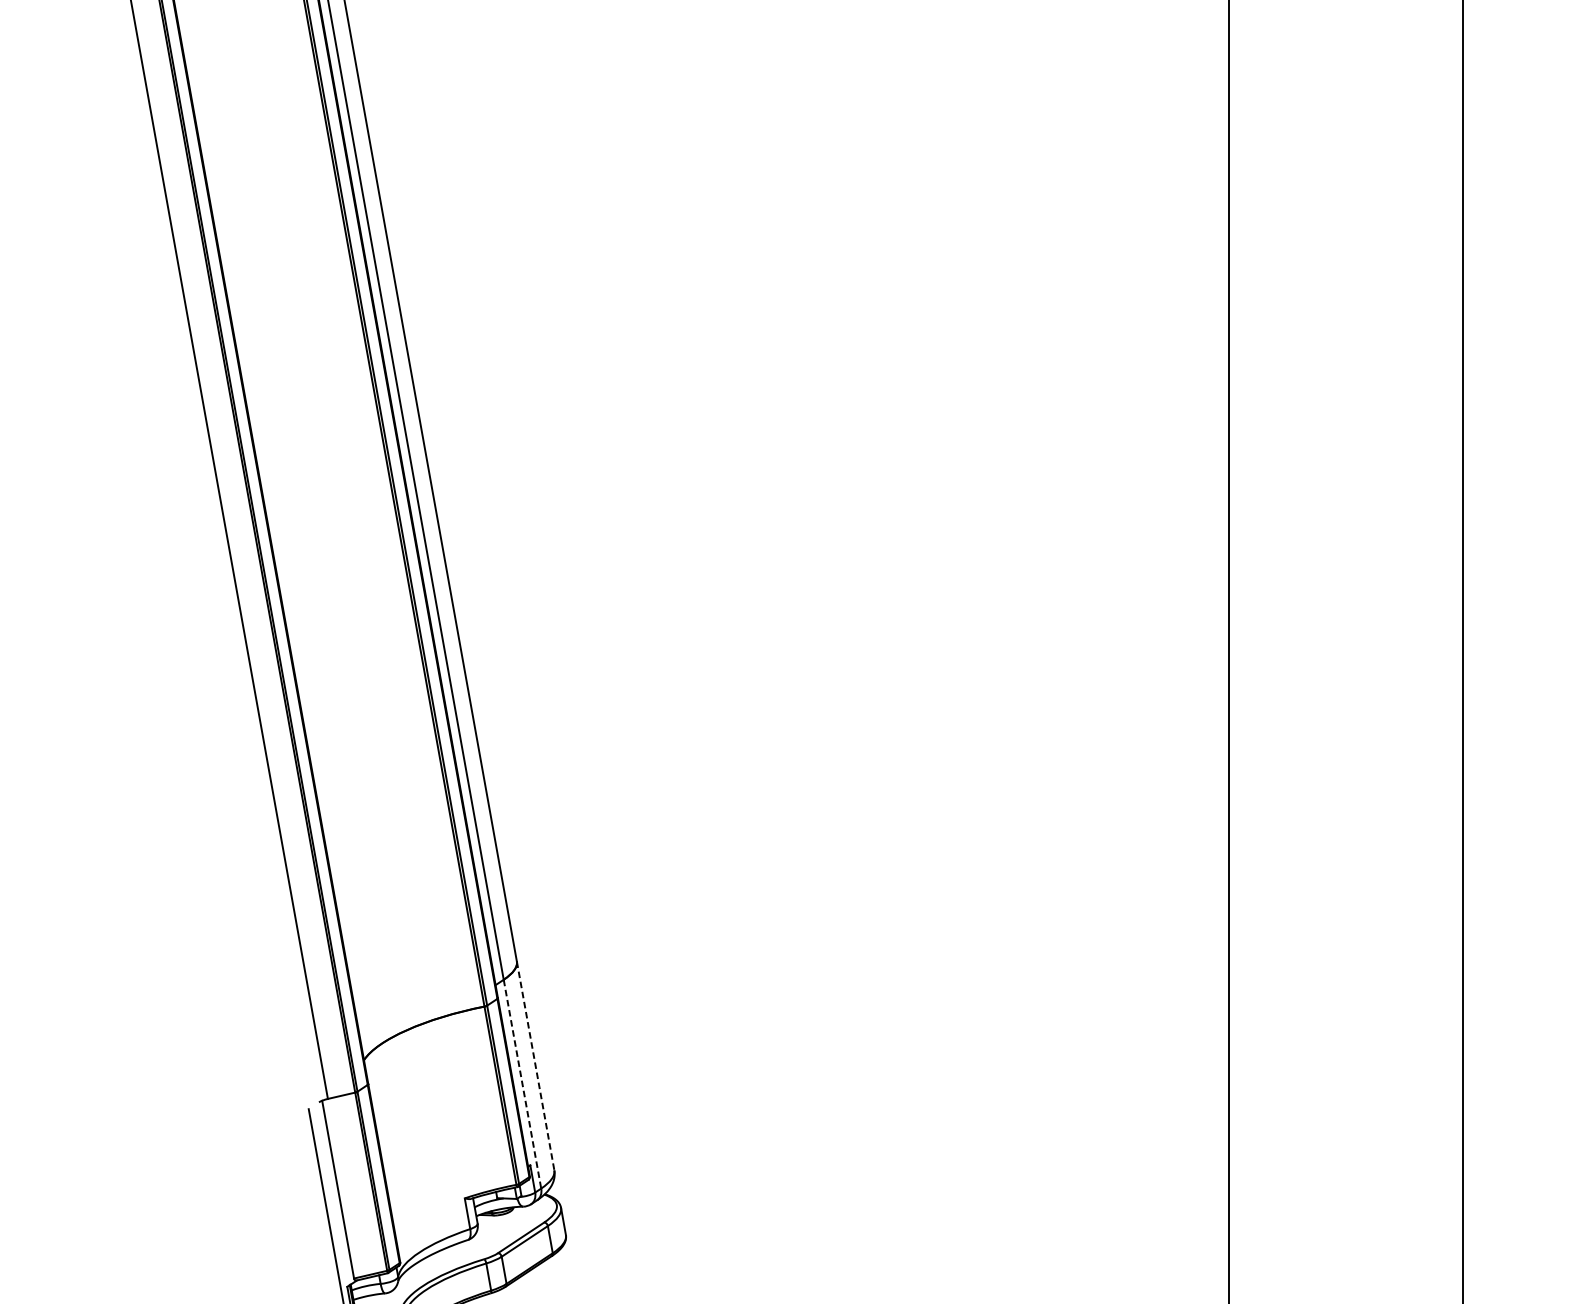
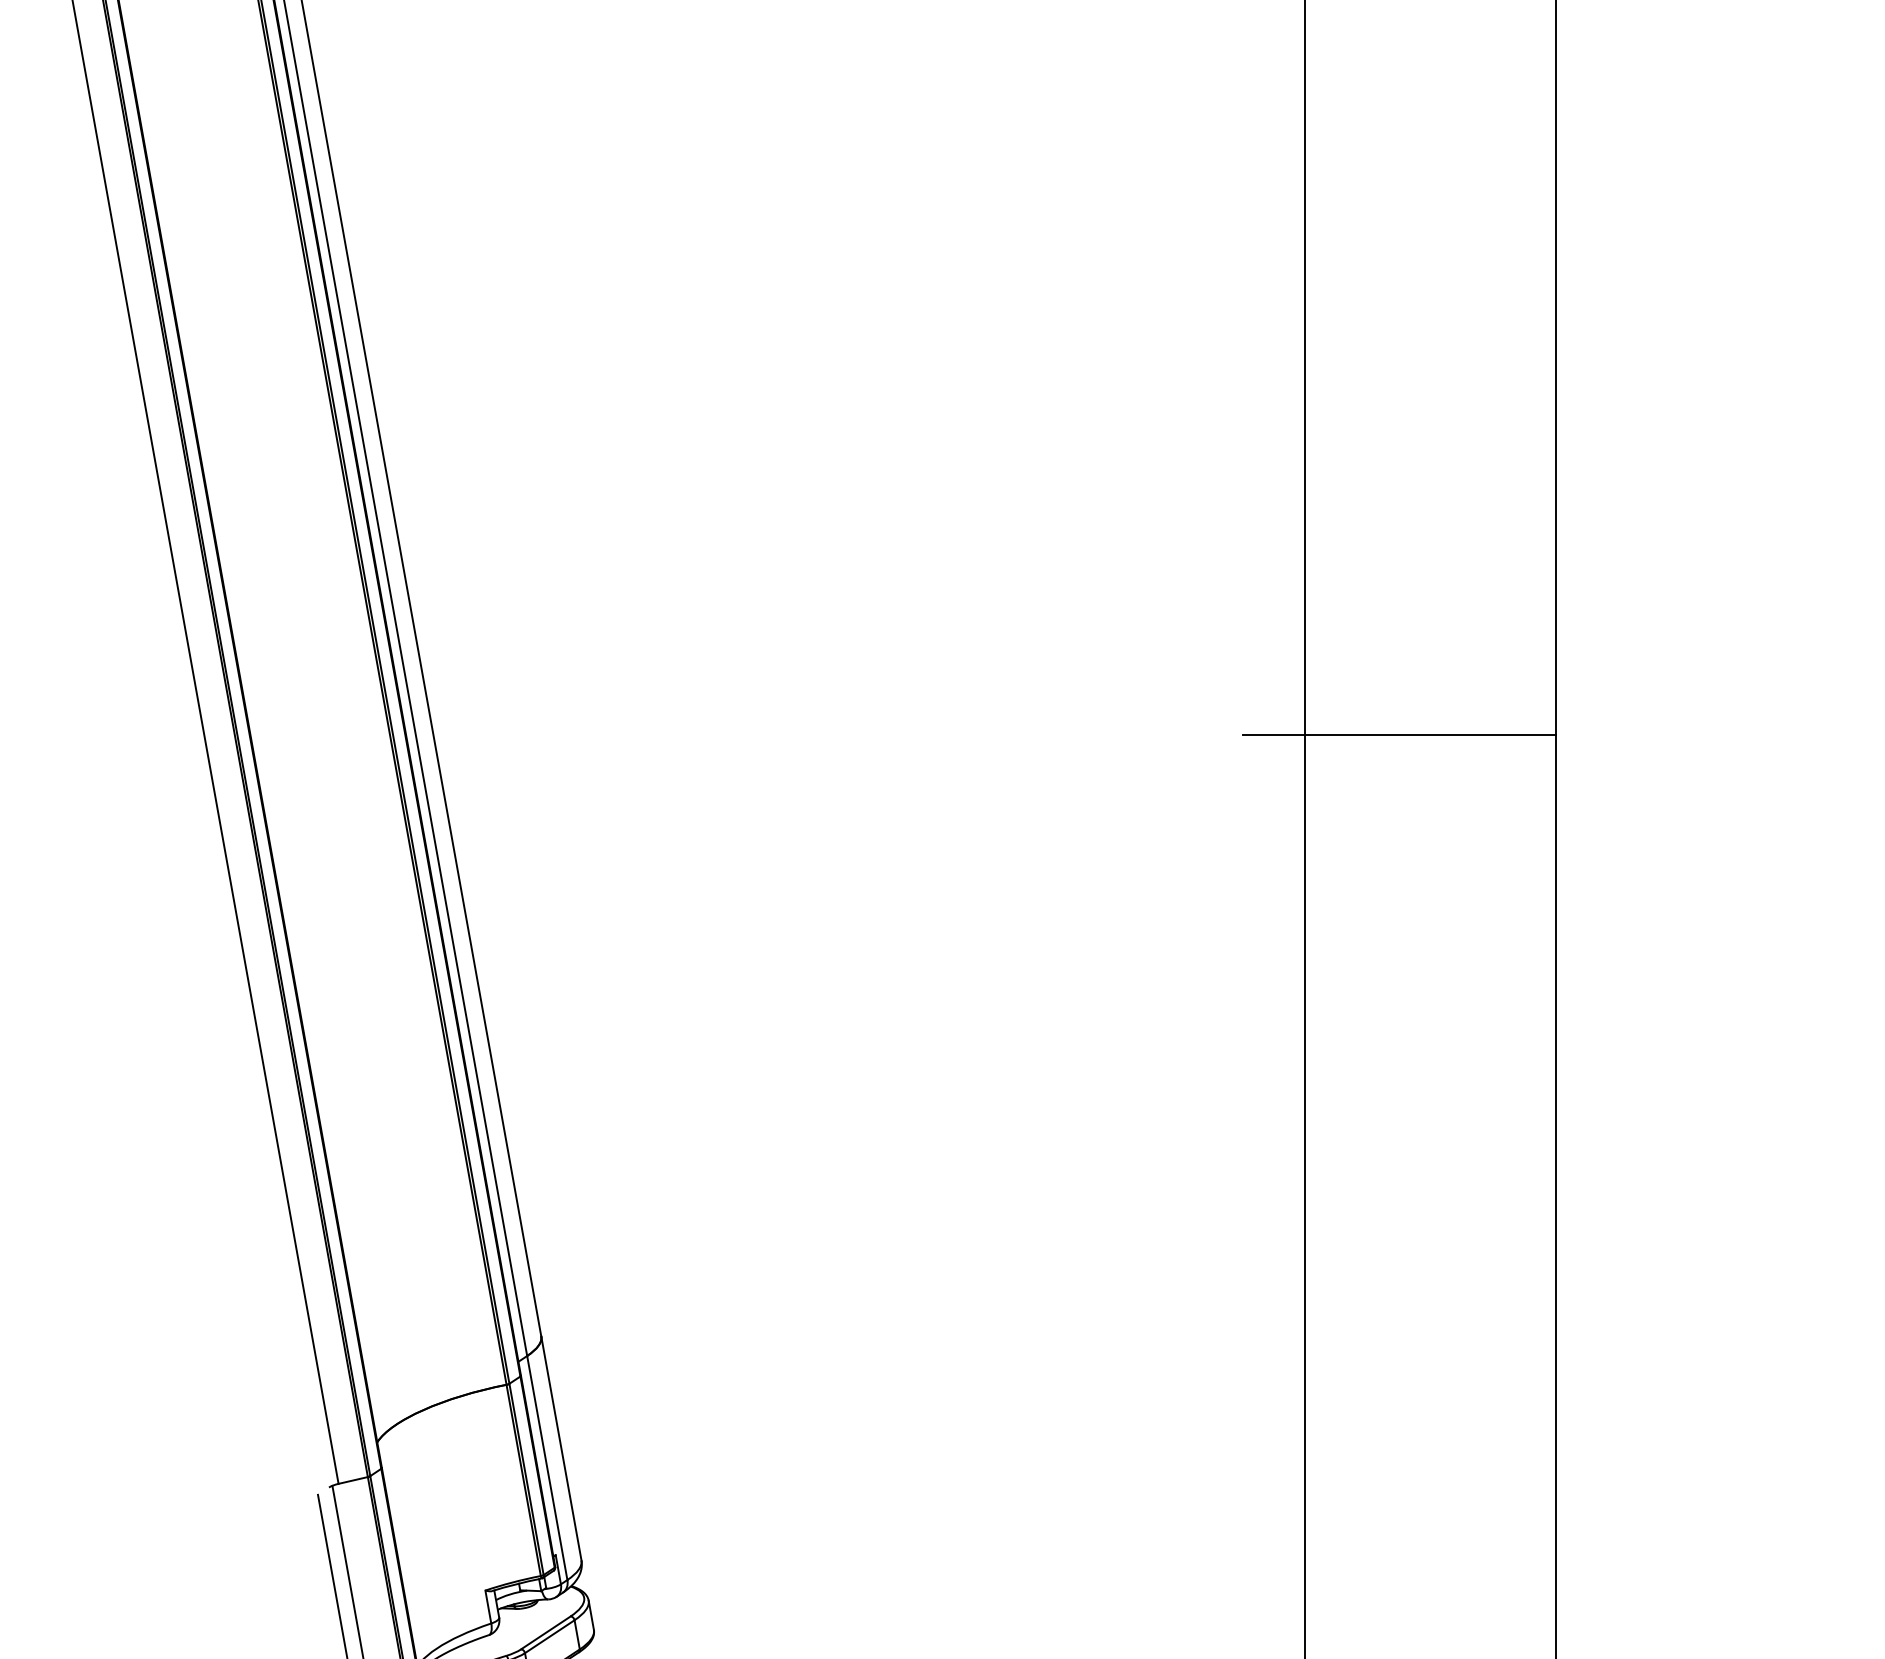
line: (1316, 400) -> (1399, 734), added
line: (535, 1065) -> (561, 1448), dashed -> solid
line: (522, 1084) -> (547, 1468), dashed -> solid

